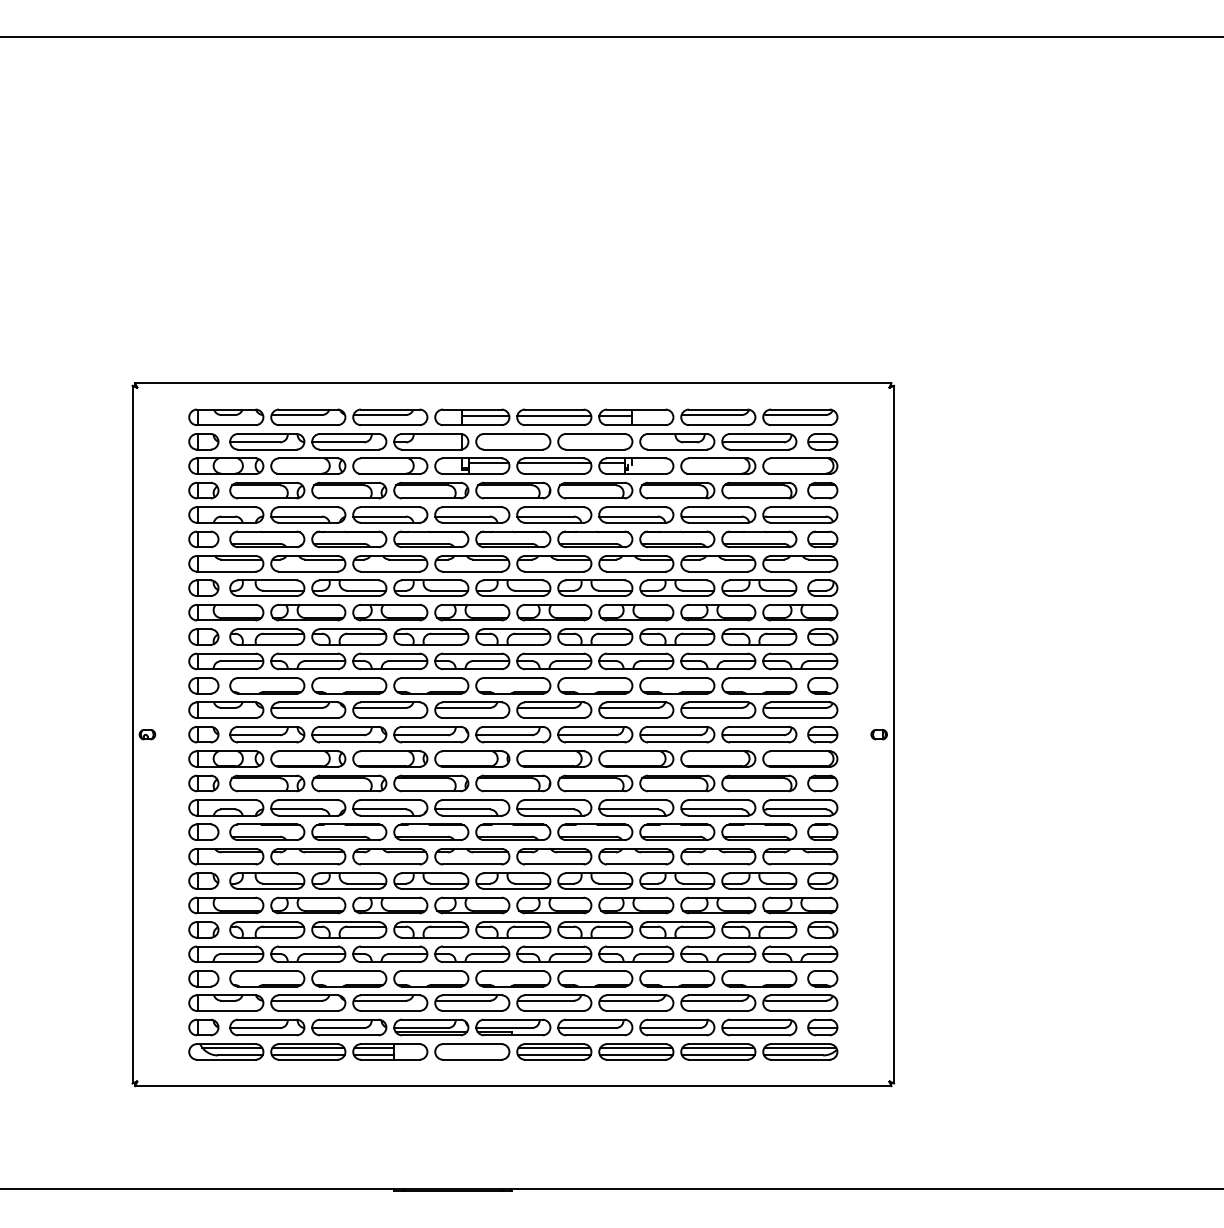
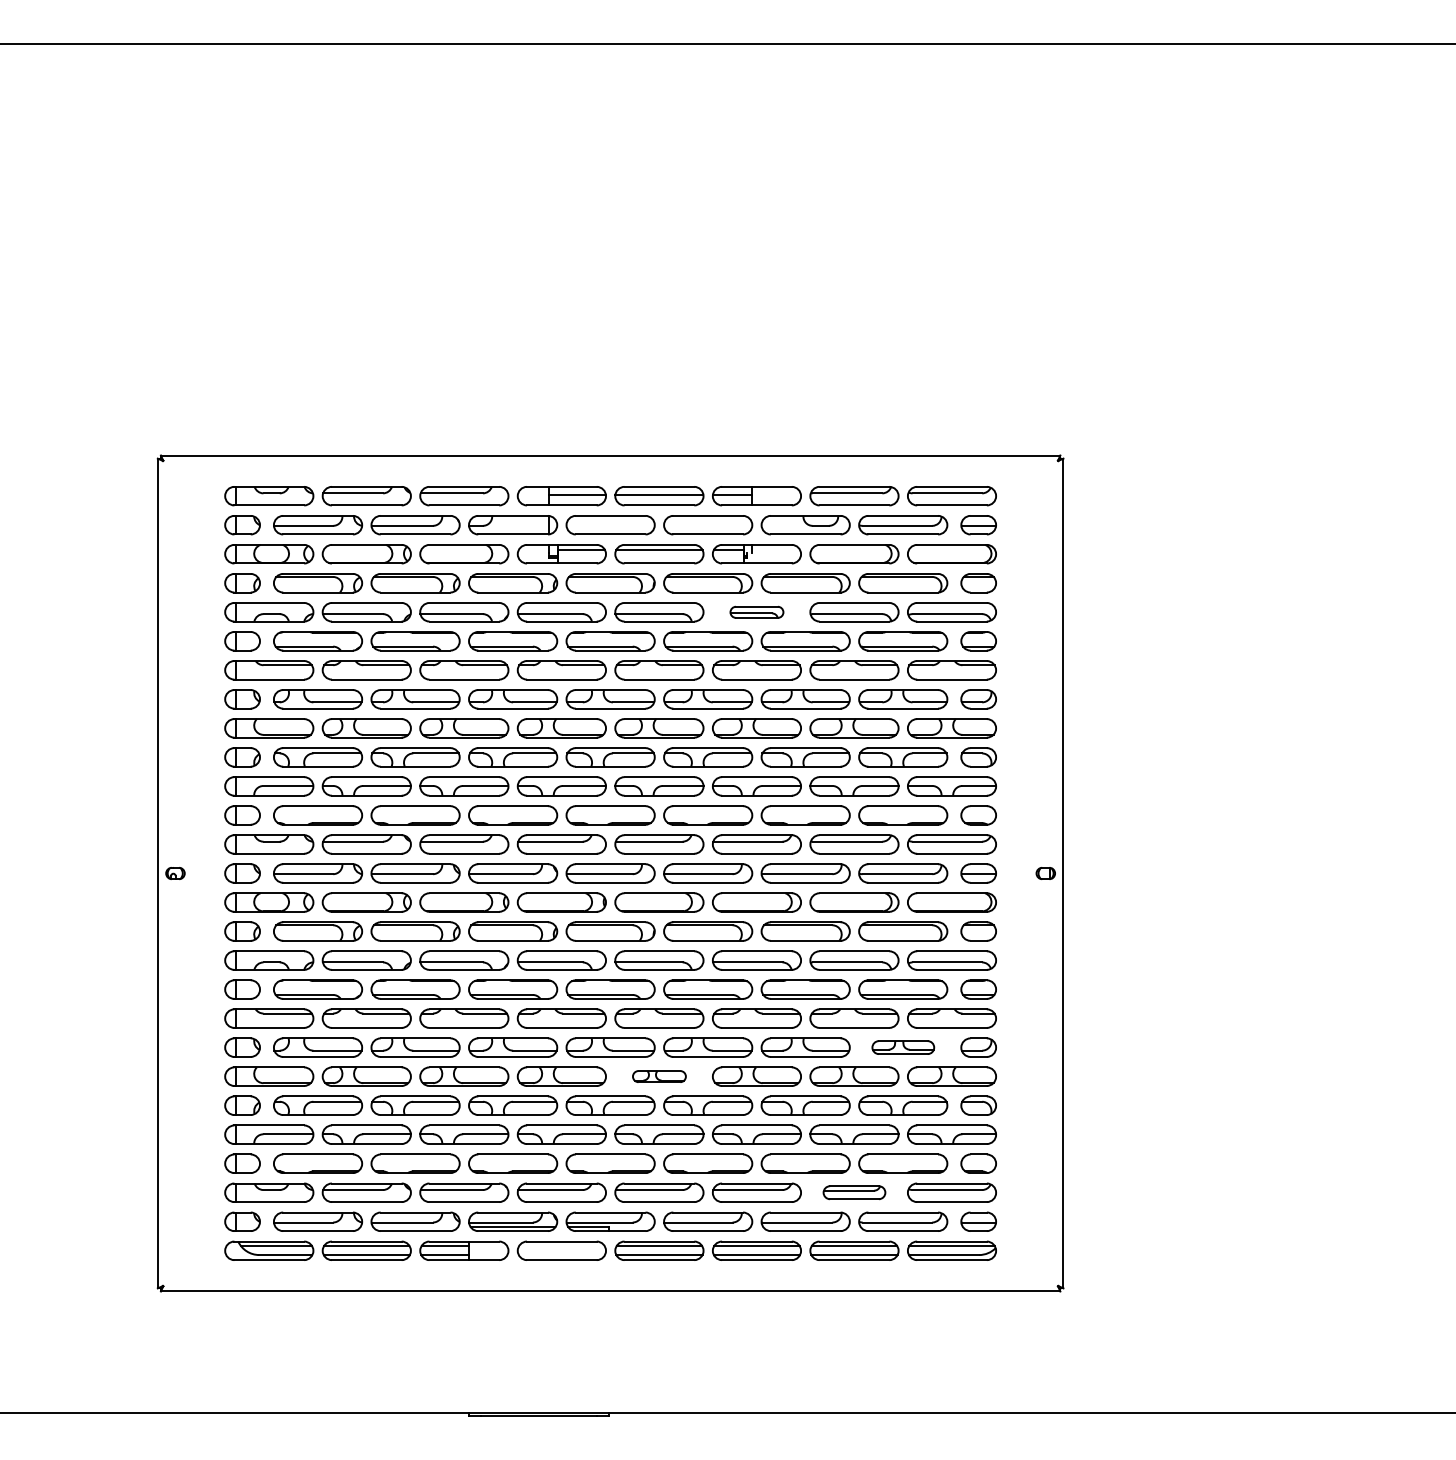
part: (635, 515) -> (756, 612), size x0.6
part: (759, 880) -> (903, 1047), size x0.7
part: (554, 905) -> (659, 1076), size x0.6
part: (718, 1002) -> (854, 1192), size x0.7

